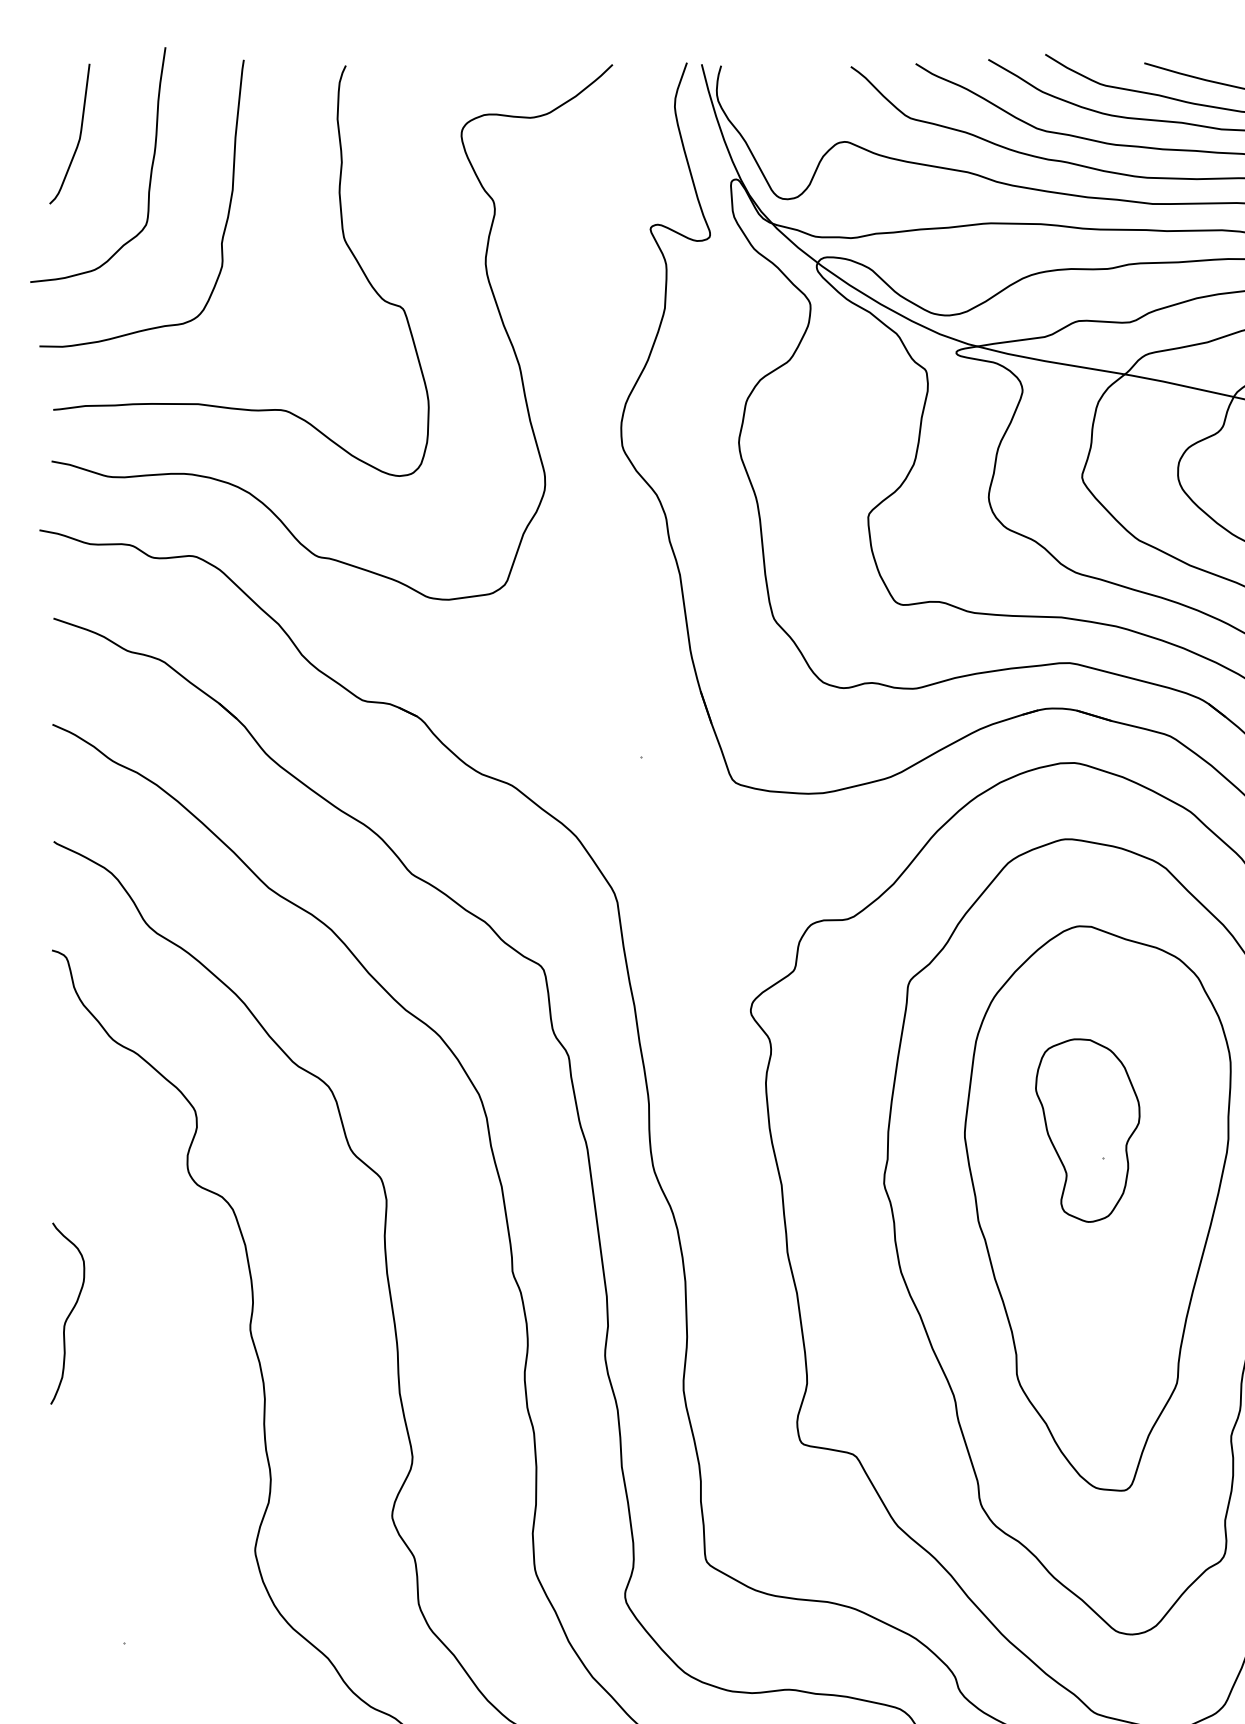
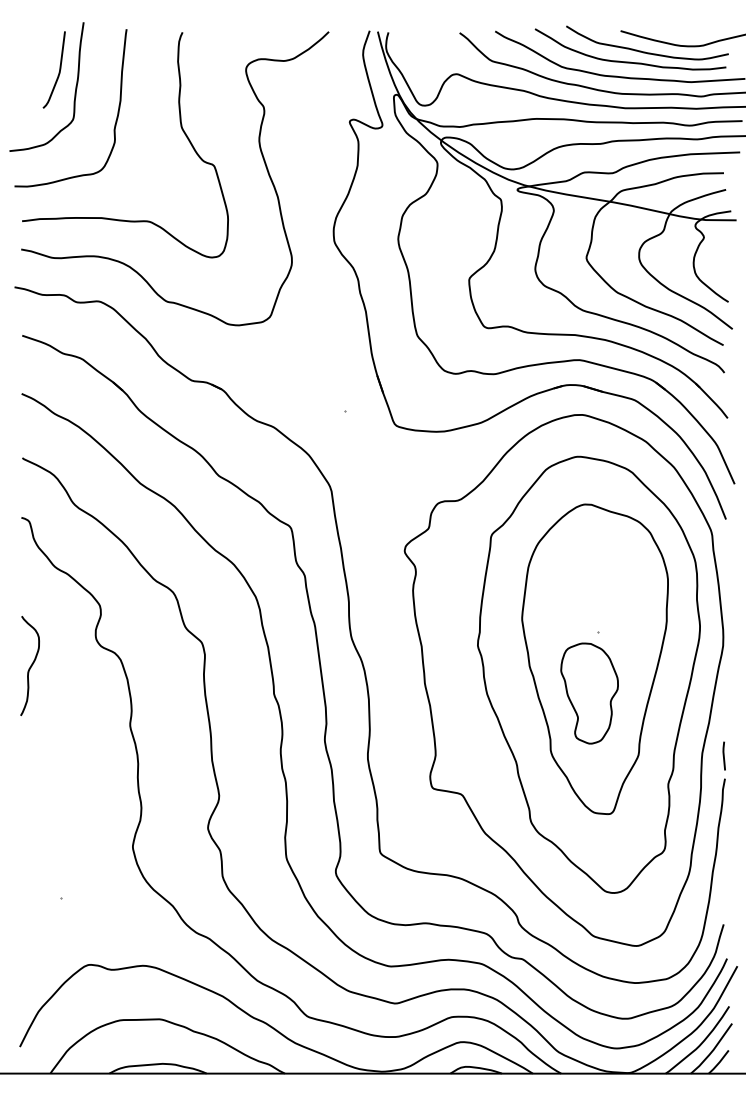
curve: (77, 138) -> (58, 72), moved
part: (1087, 1130) -> (589, 693), moved
curve: (68, 1312) -> (30, 665), moved

